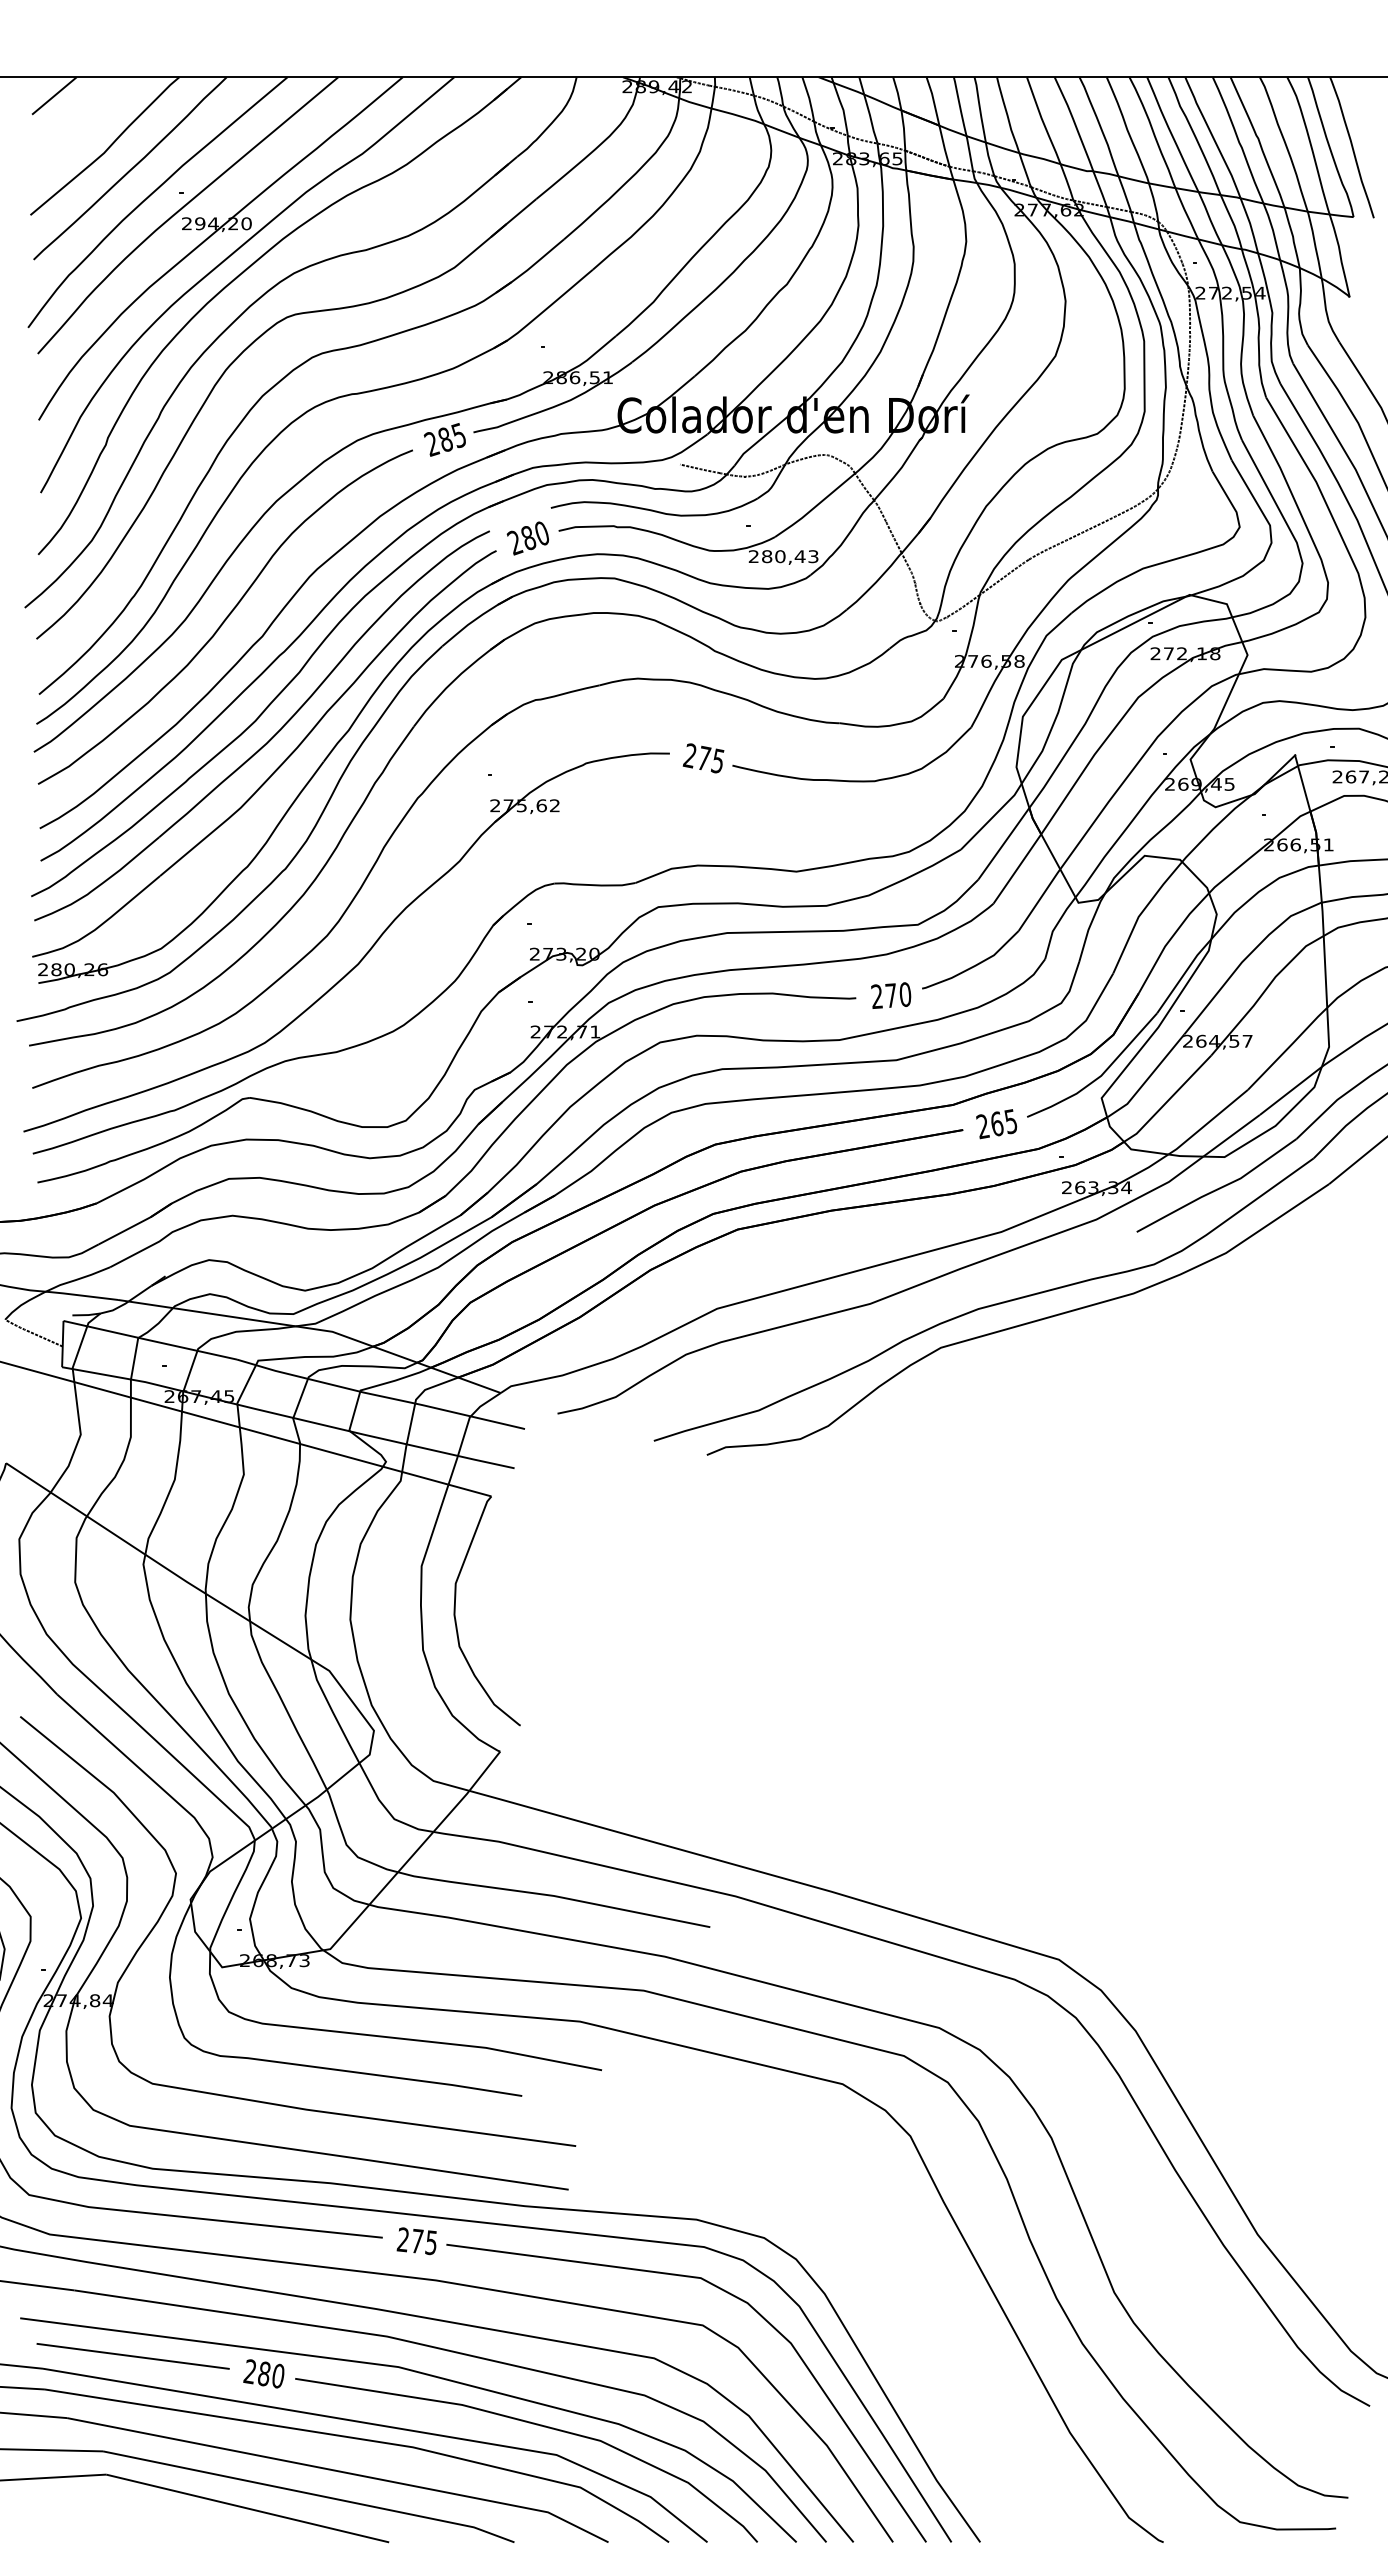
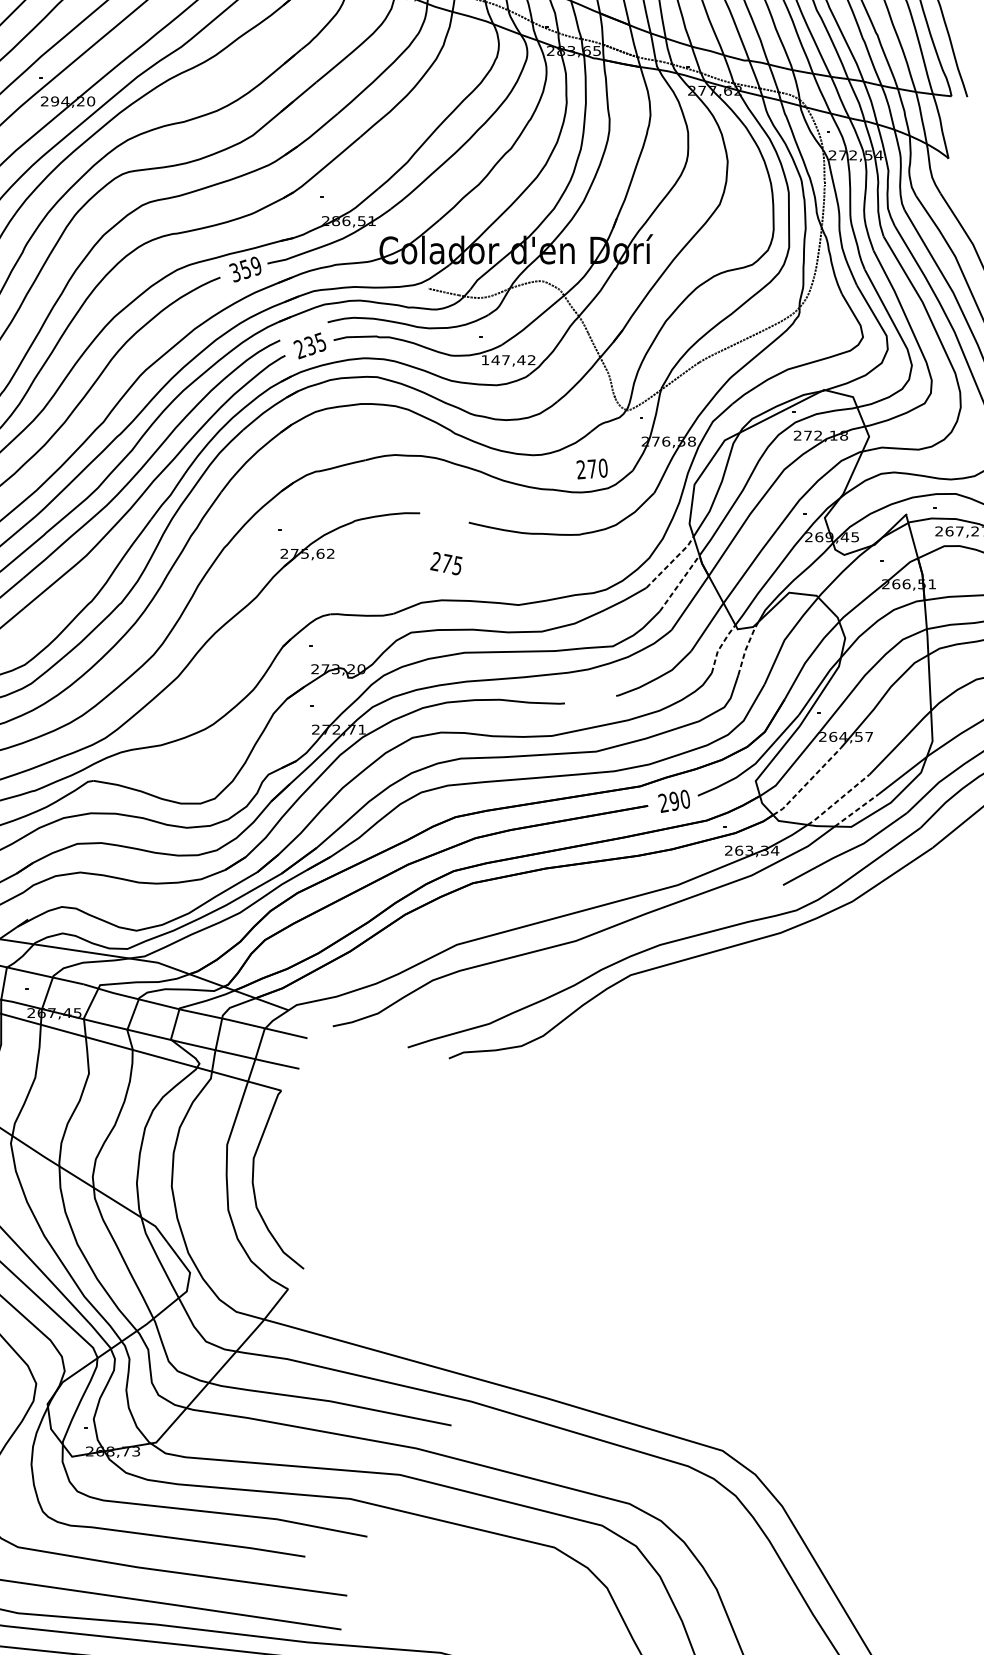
text: (444, 439) -> (244, 269), 285 -> 359
text: (534, 535) -> (314, 343), 280 -> 235
text: (783, 556) -> (508, 360), 280,43 -> 147,42
text: (703, 758) -> (446, 563), moved
line: (992, 817) -> (670, 562), solid -> dashed
line: (1004, 843) -> (680, 583), solid -> dashed
line: (1056, 925) -> (720, 646), solid -> dashed
line: (1089, 926) -> (746, 647), solid -> dashed
text: (891, 995) -> (592, 468), moved
line: (1168, 1100) -> (807, 782), solid -> dashed
text: (1003, 1122) -> (679, 800), 265 -> 290
line: (1208, 1122) -> (838, 800), solid -> dashed
line: (1232, 1135) -> (857, 810), solid -> dashed

